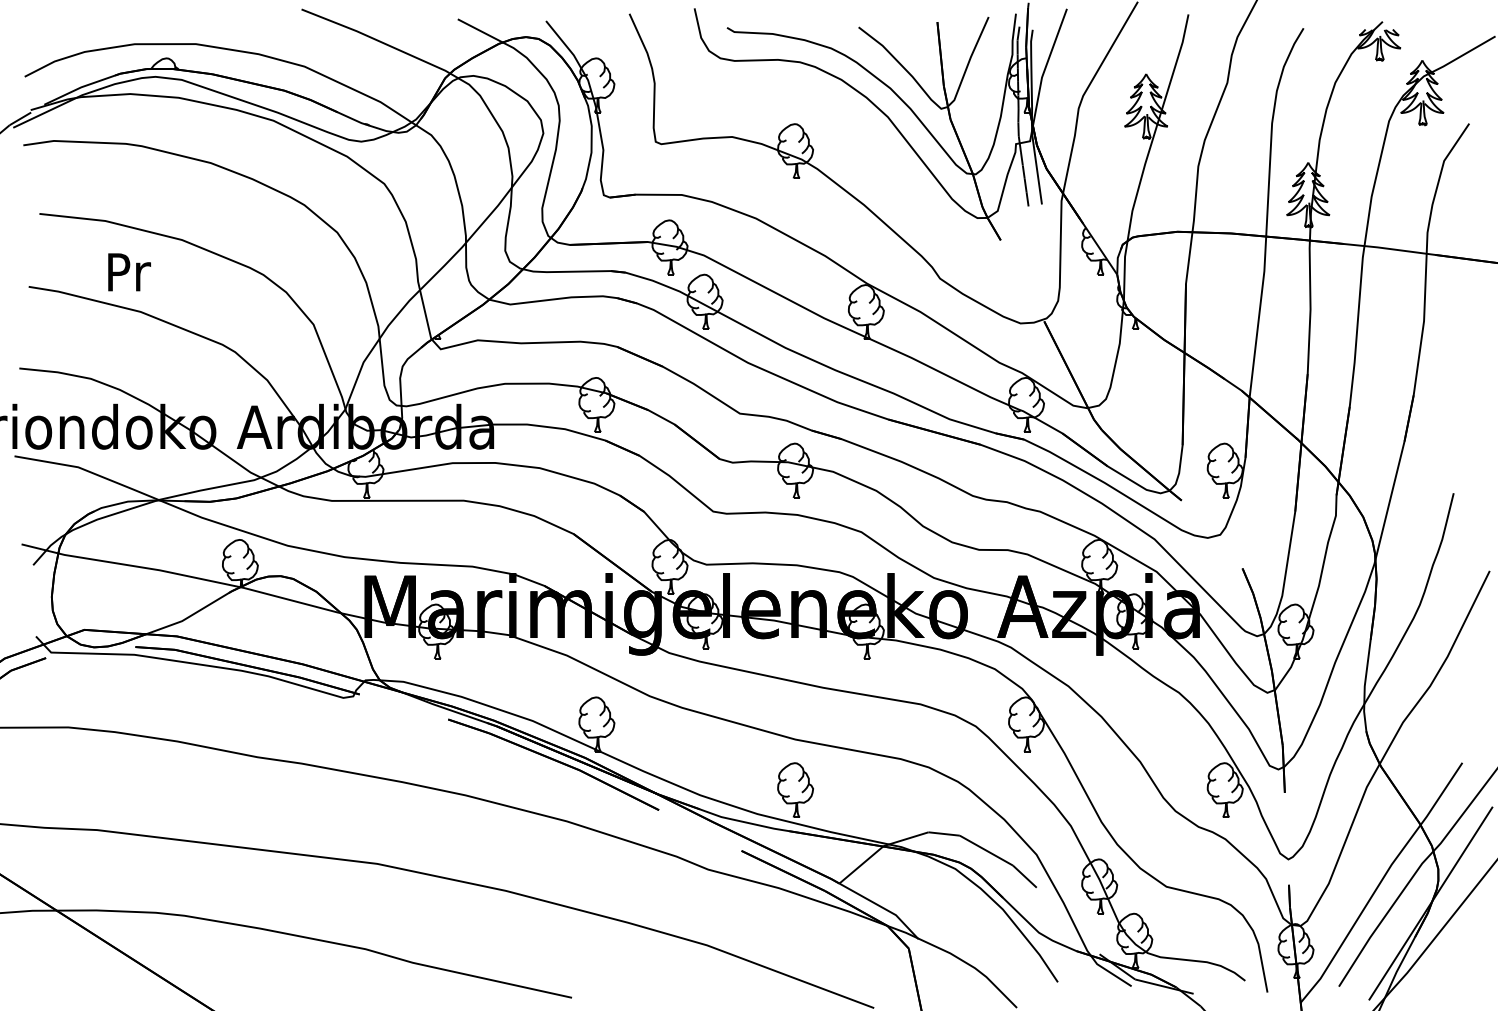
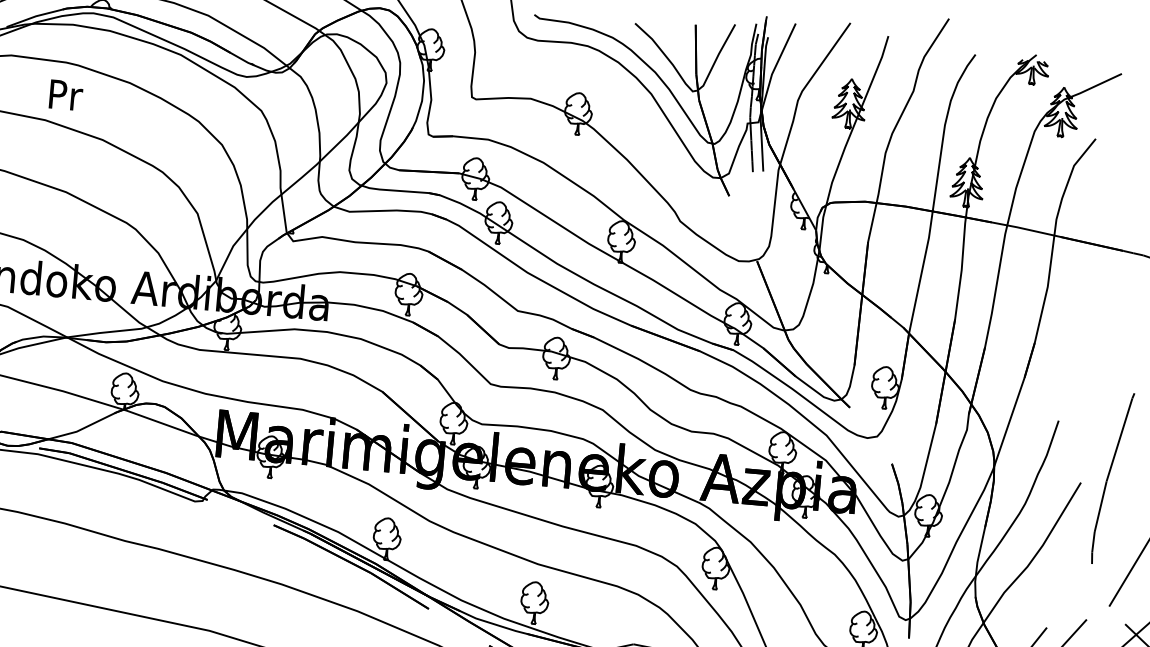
text: (129, 272) -> (66, 95), moved

